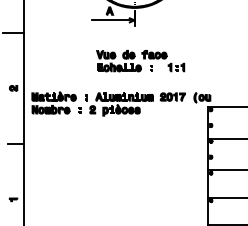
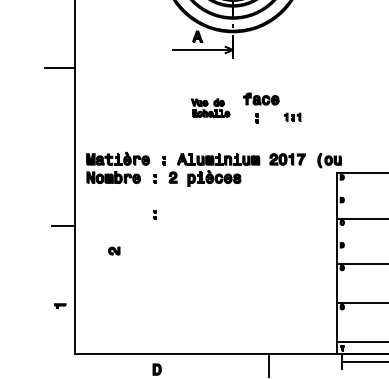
part: (118, 60) -> (210, 107), size x0.6
part: (176, 67) -> (292, 117), size x0.7
part: (13, 87) -> (114, 250), moved
part: (79, 135) -> (154, 214), added

